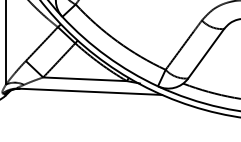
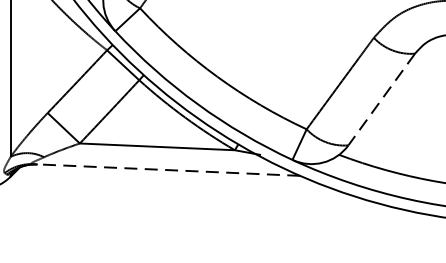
line: (206, 53) -> (382, 99), solid -> dashed
line: (89, 91) -> (165, 169), solid -> dashed

